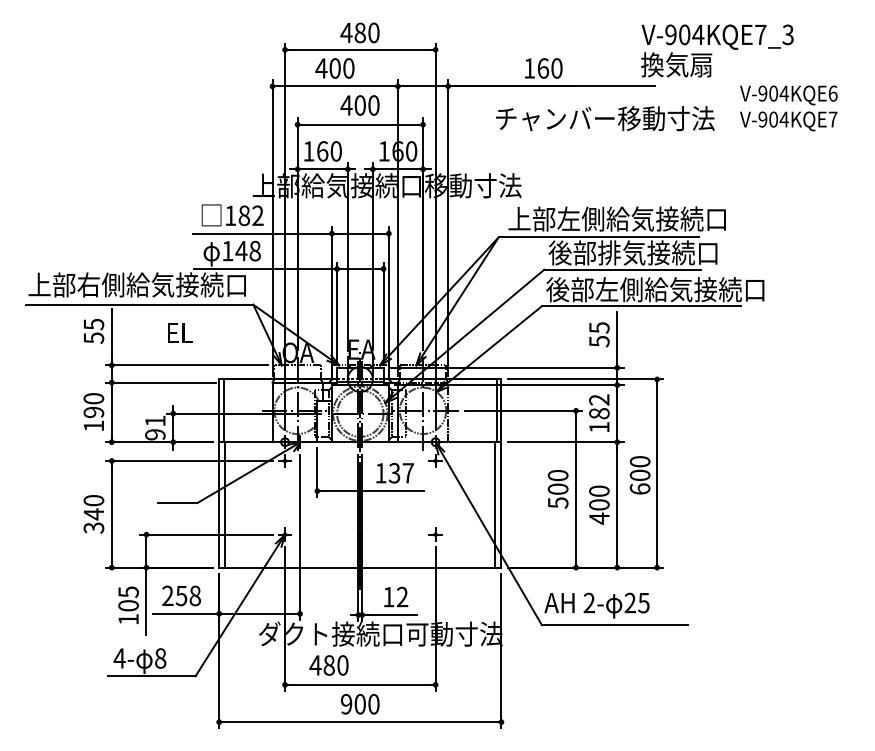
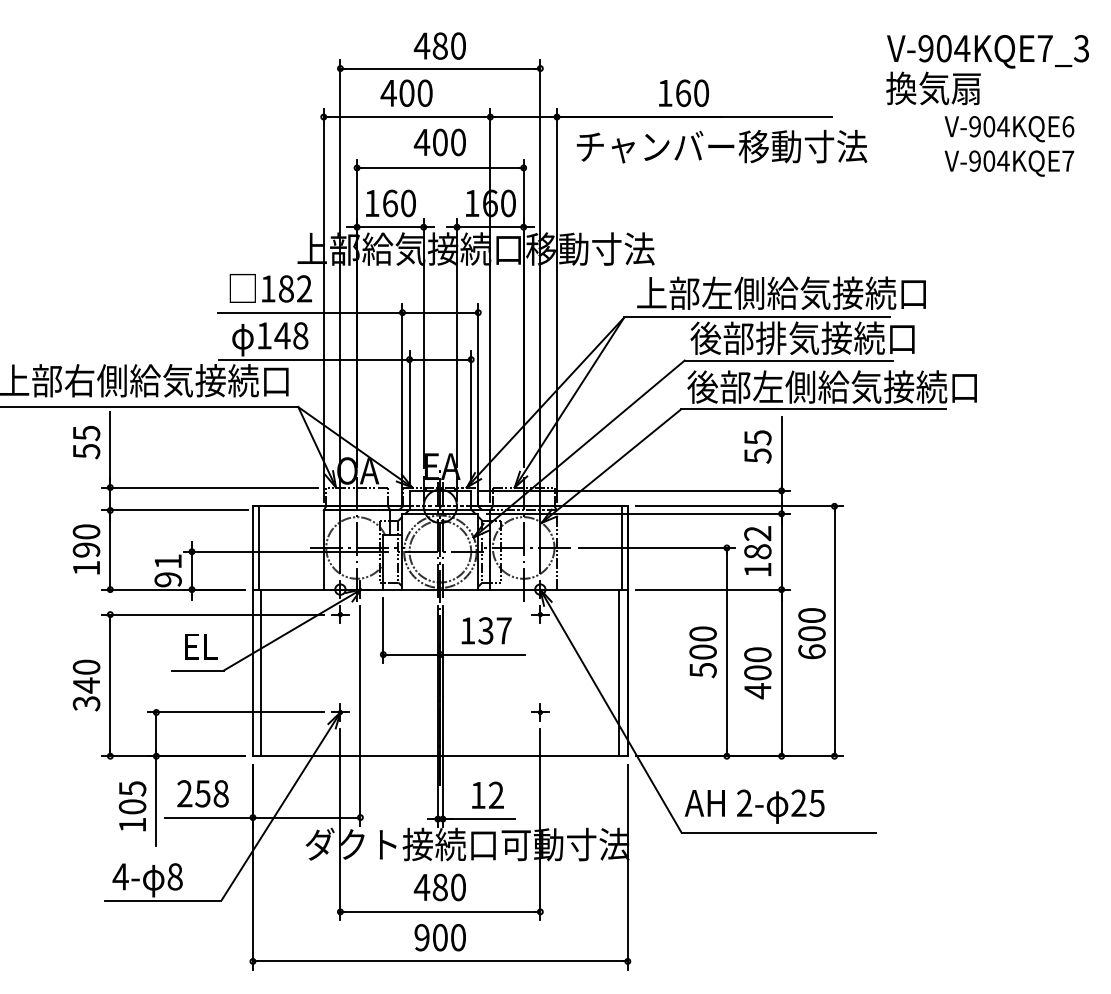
text: (717, 50) -> (987, 69), moved
text: (605, 118) -> (722, 146), moved
text: (180, 332) -> (201, 645), moved
text: (328, 665) -> (439, 887), moved

